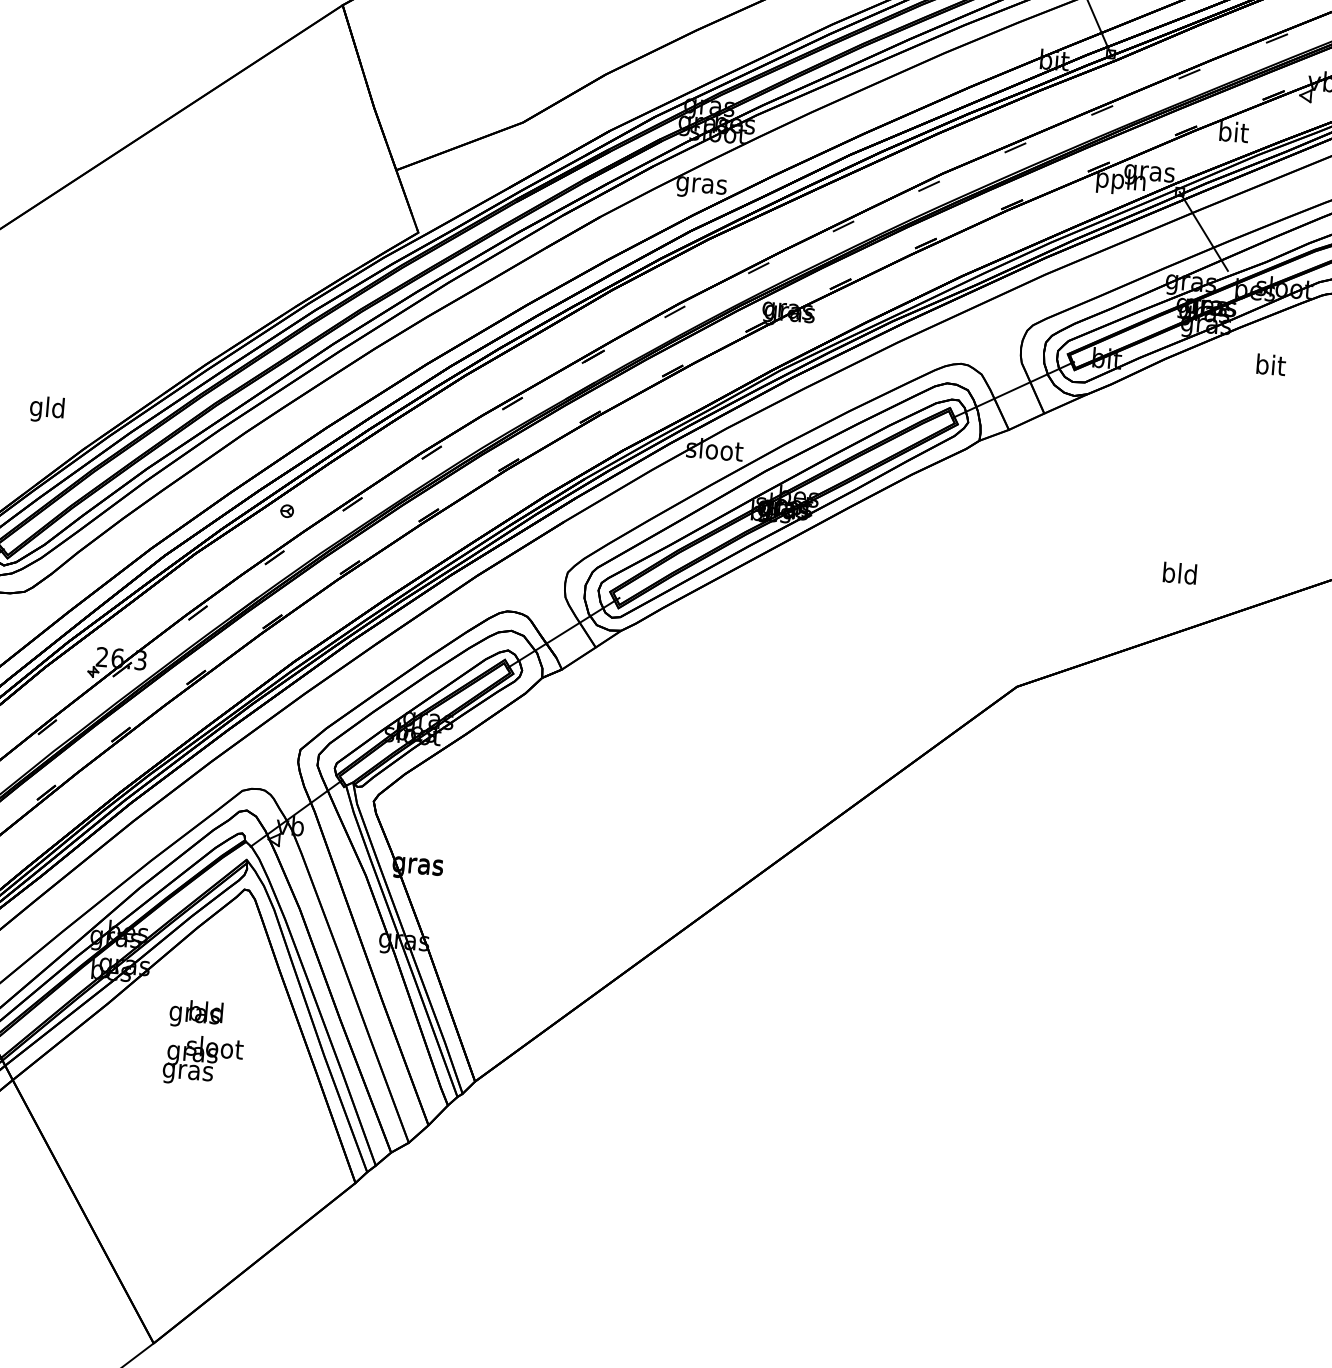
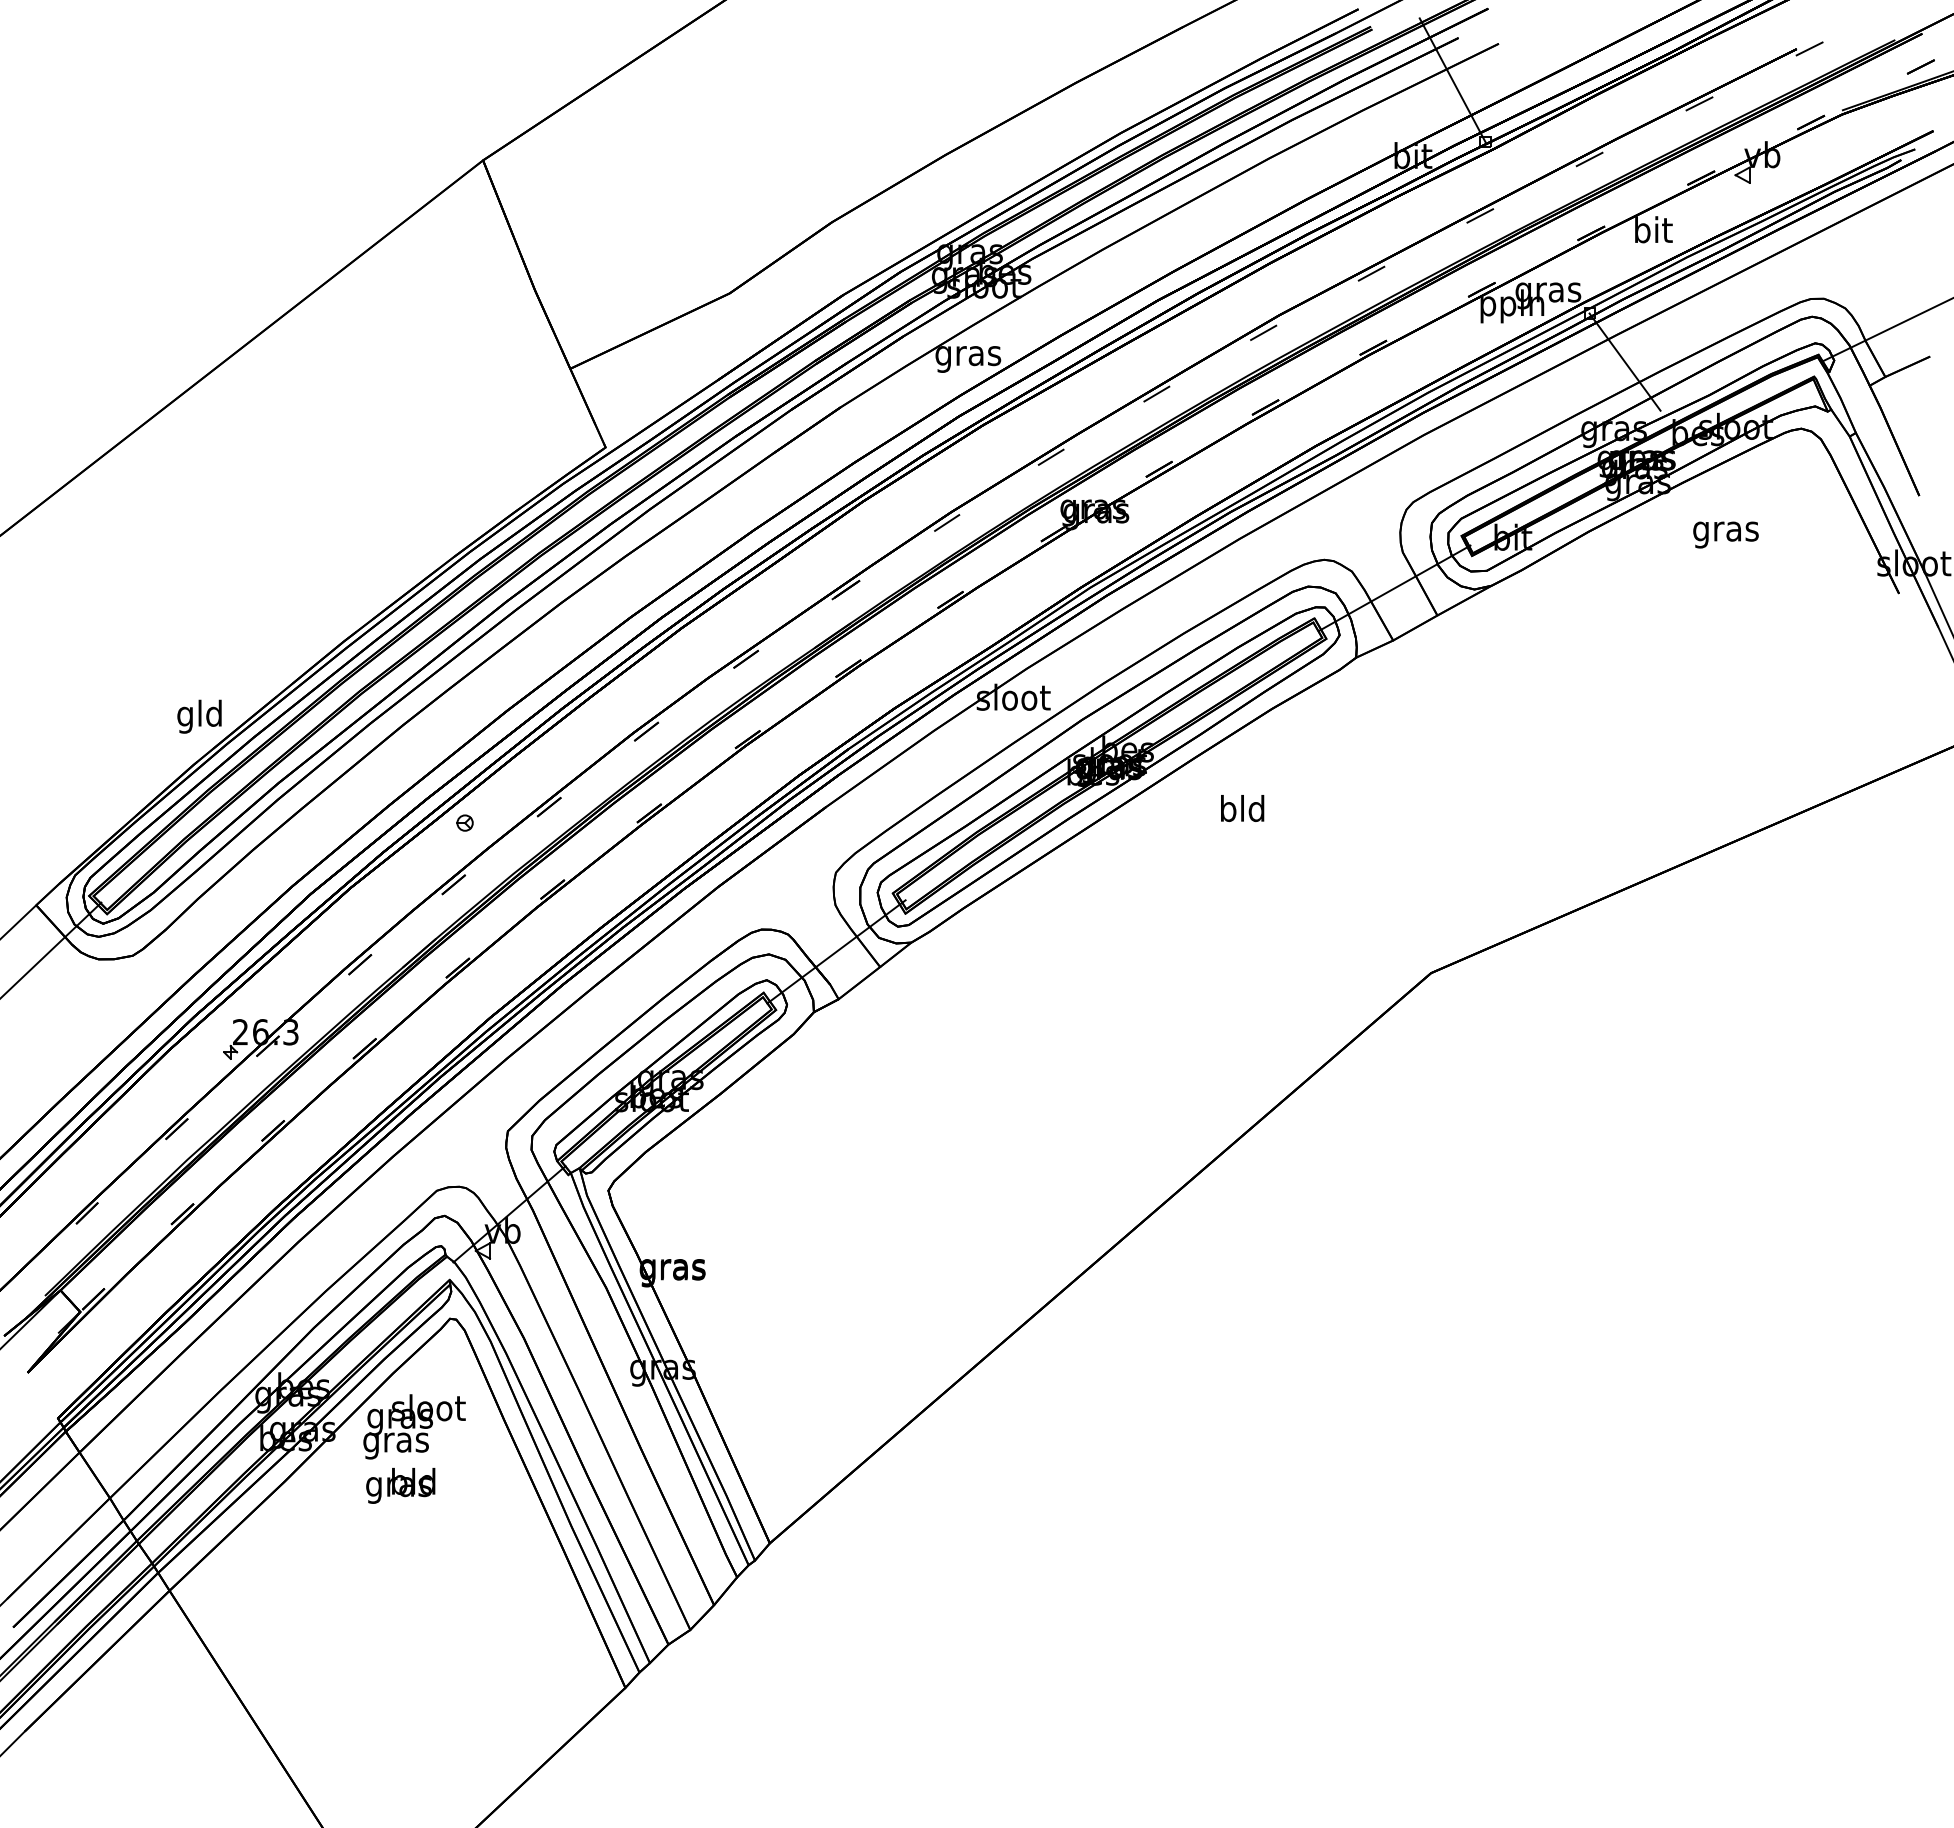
text: (1270, 367) -> (1725, 531), bit -> gras
text: (47, 409) -> (199, 716), moved
text: (1179, 573) -> (1242, 808), moved
text: (203, 1060) -> (414, 1426), moved

